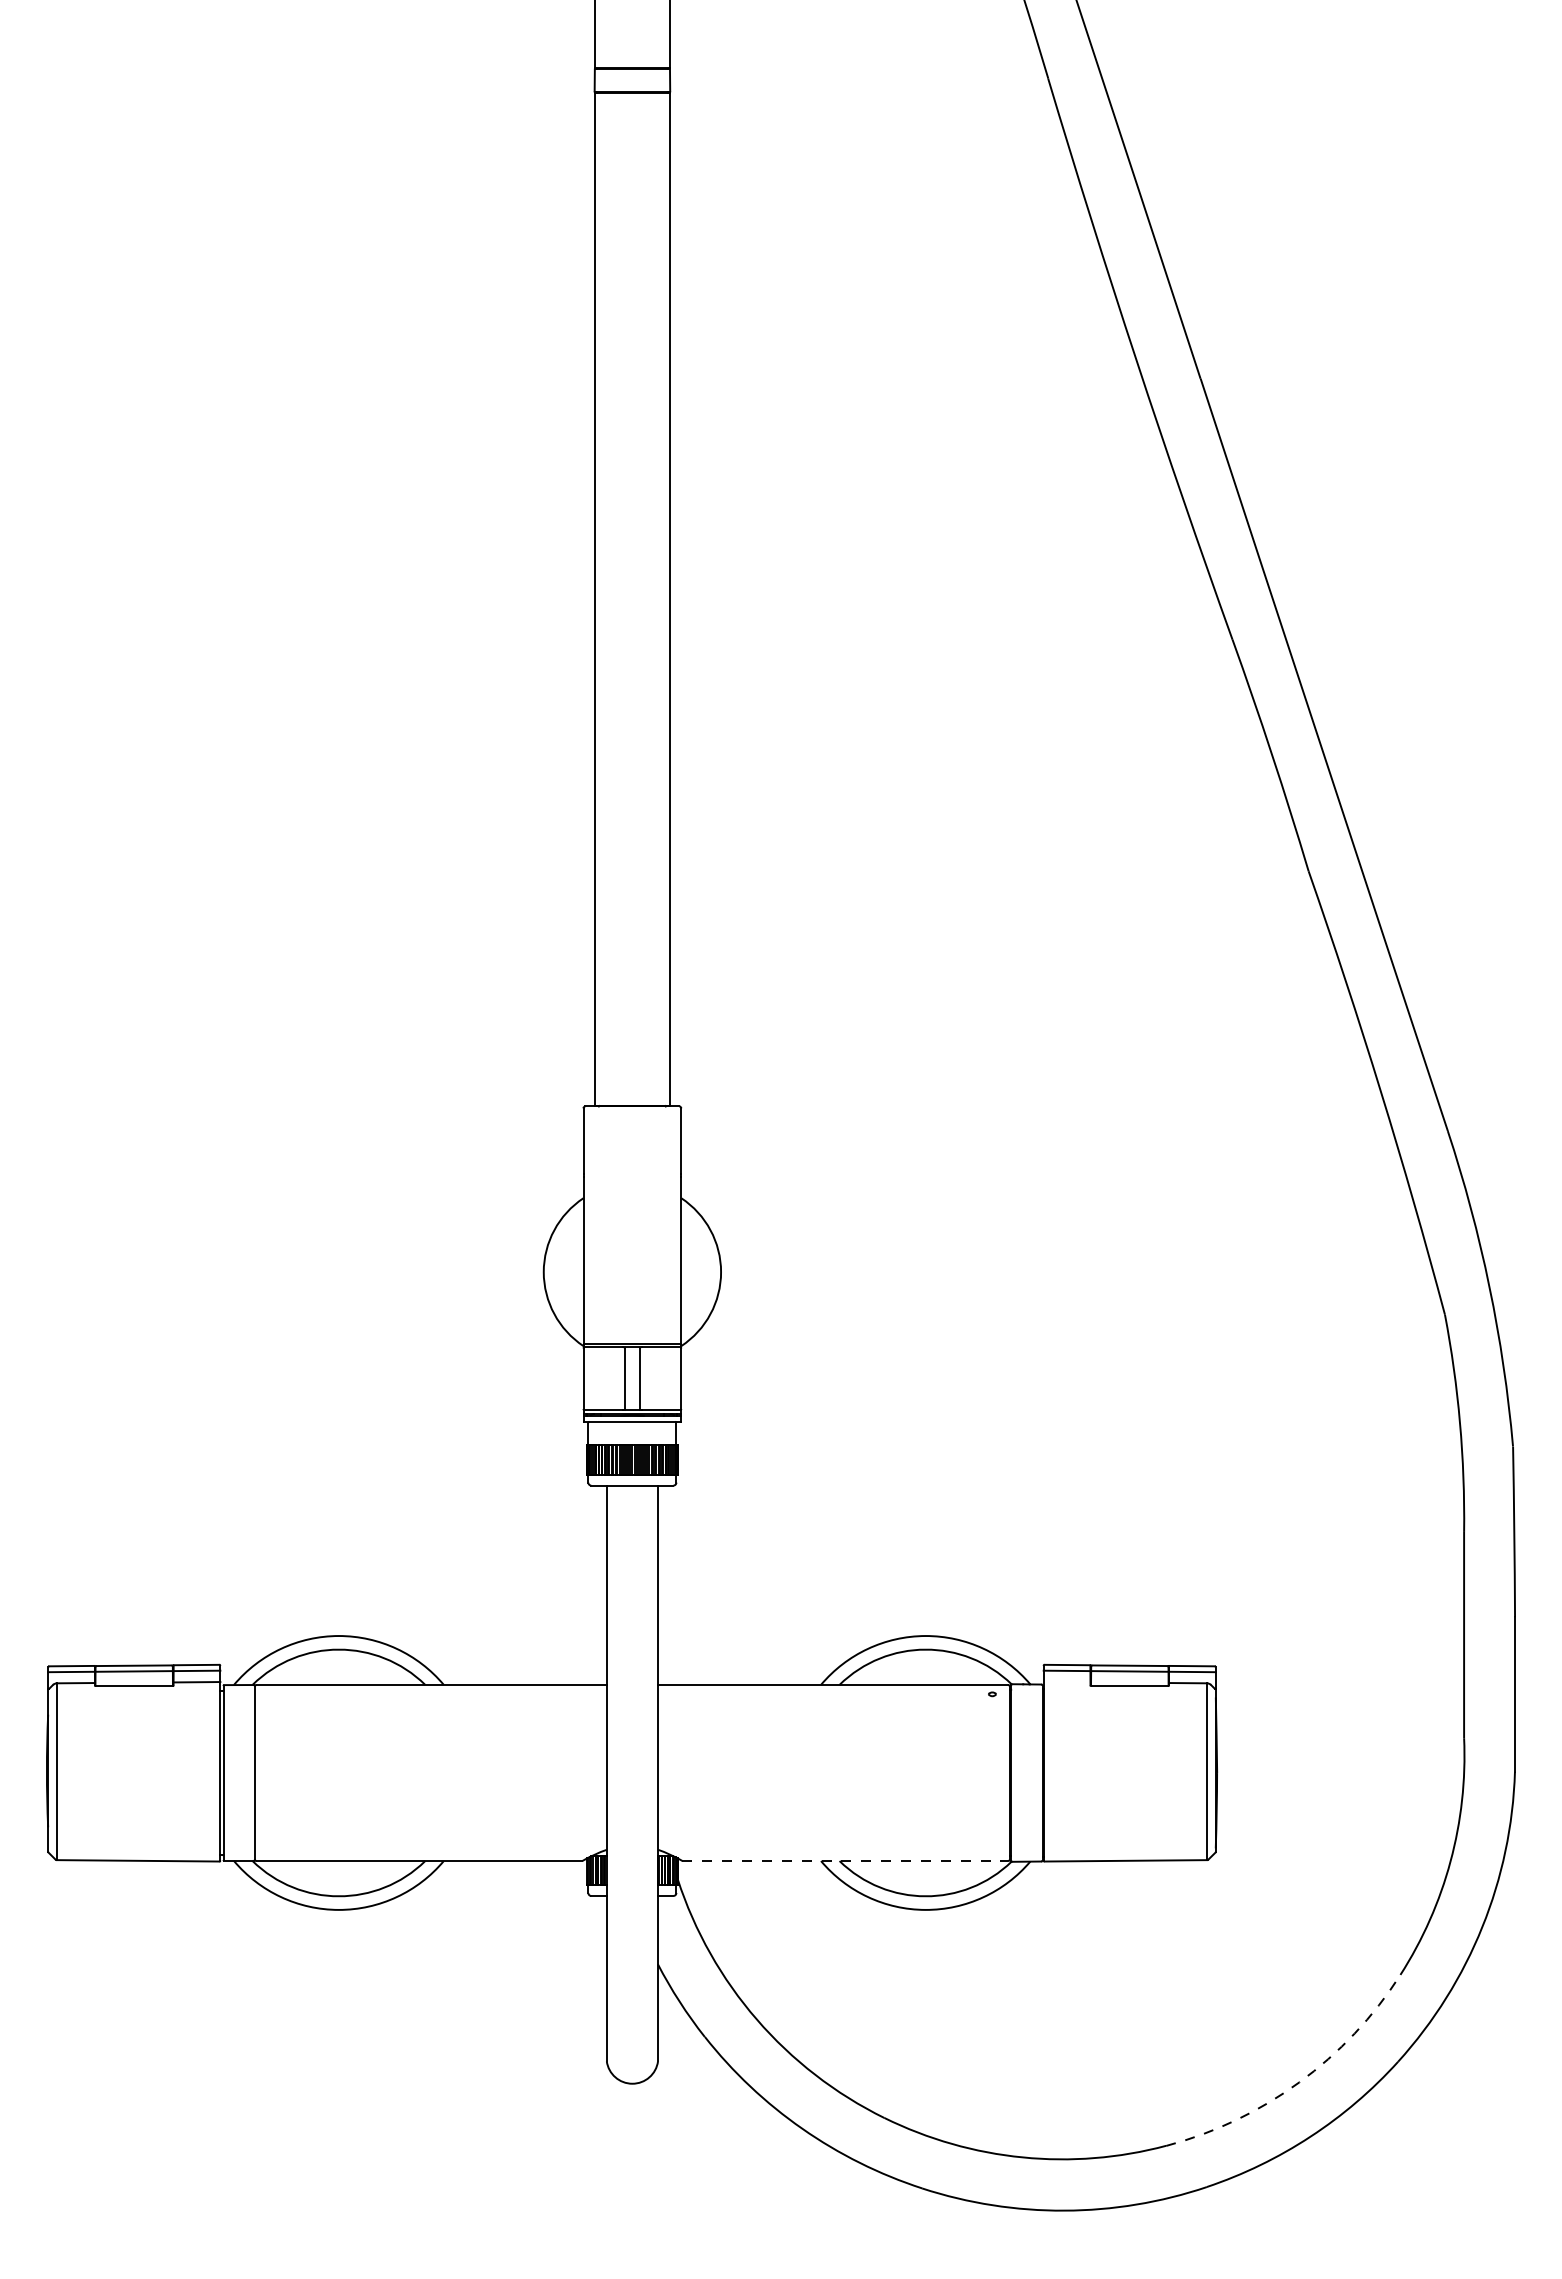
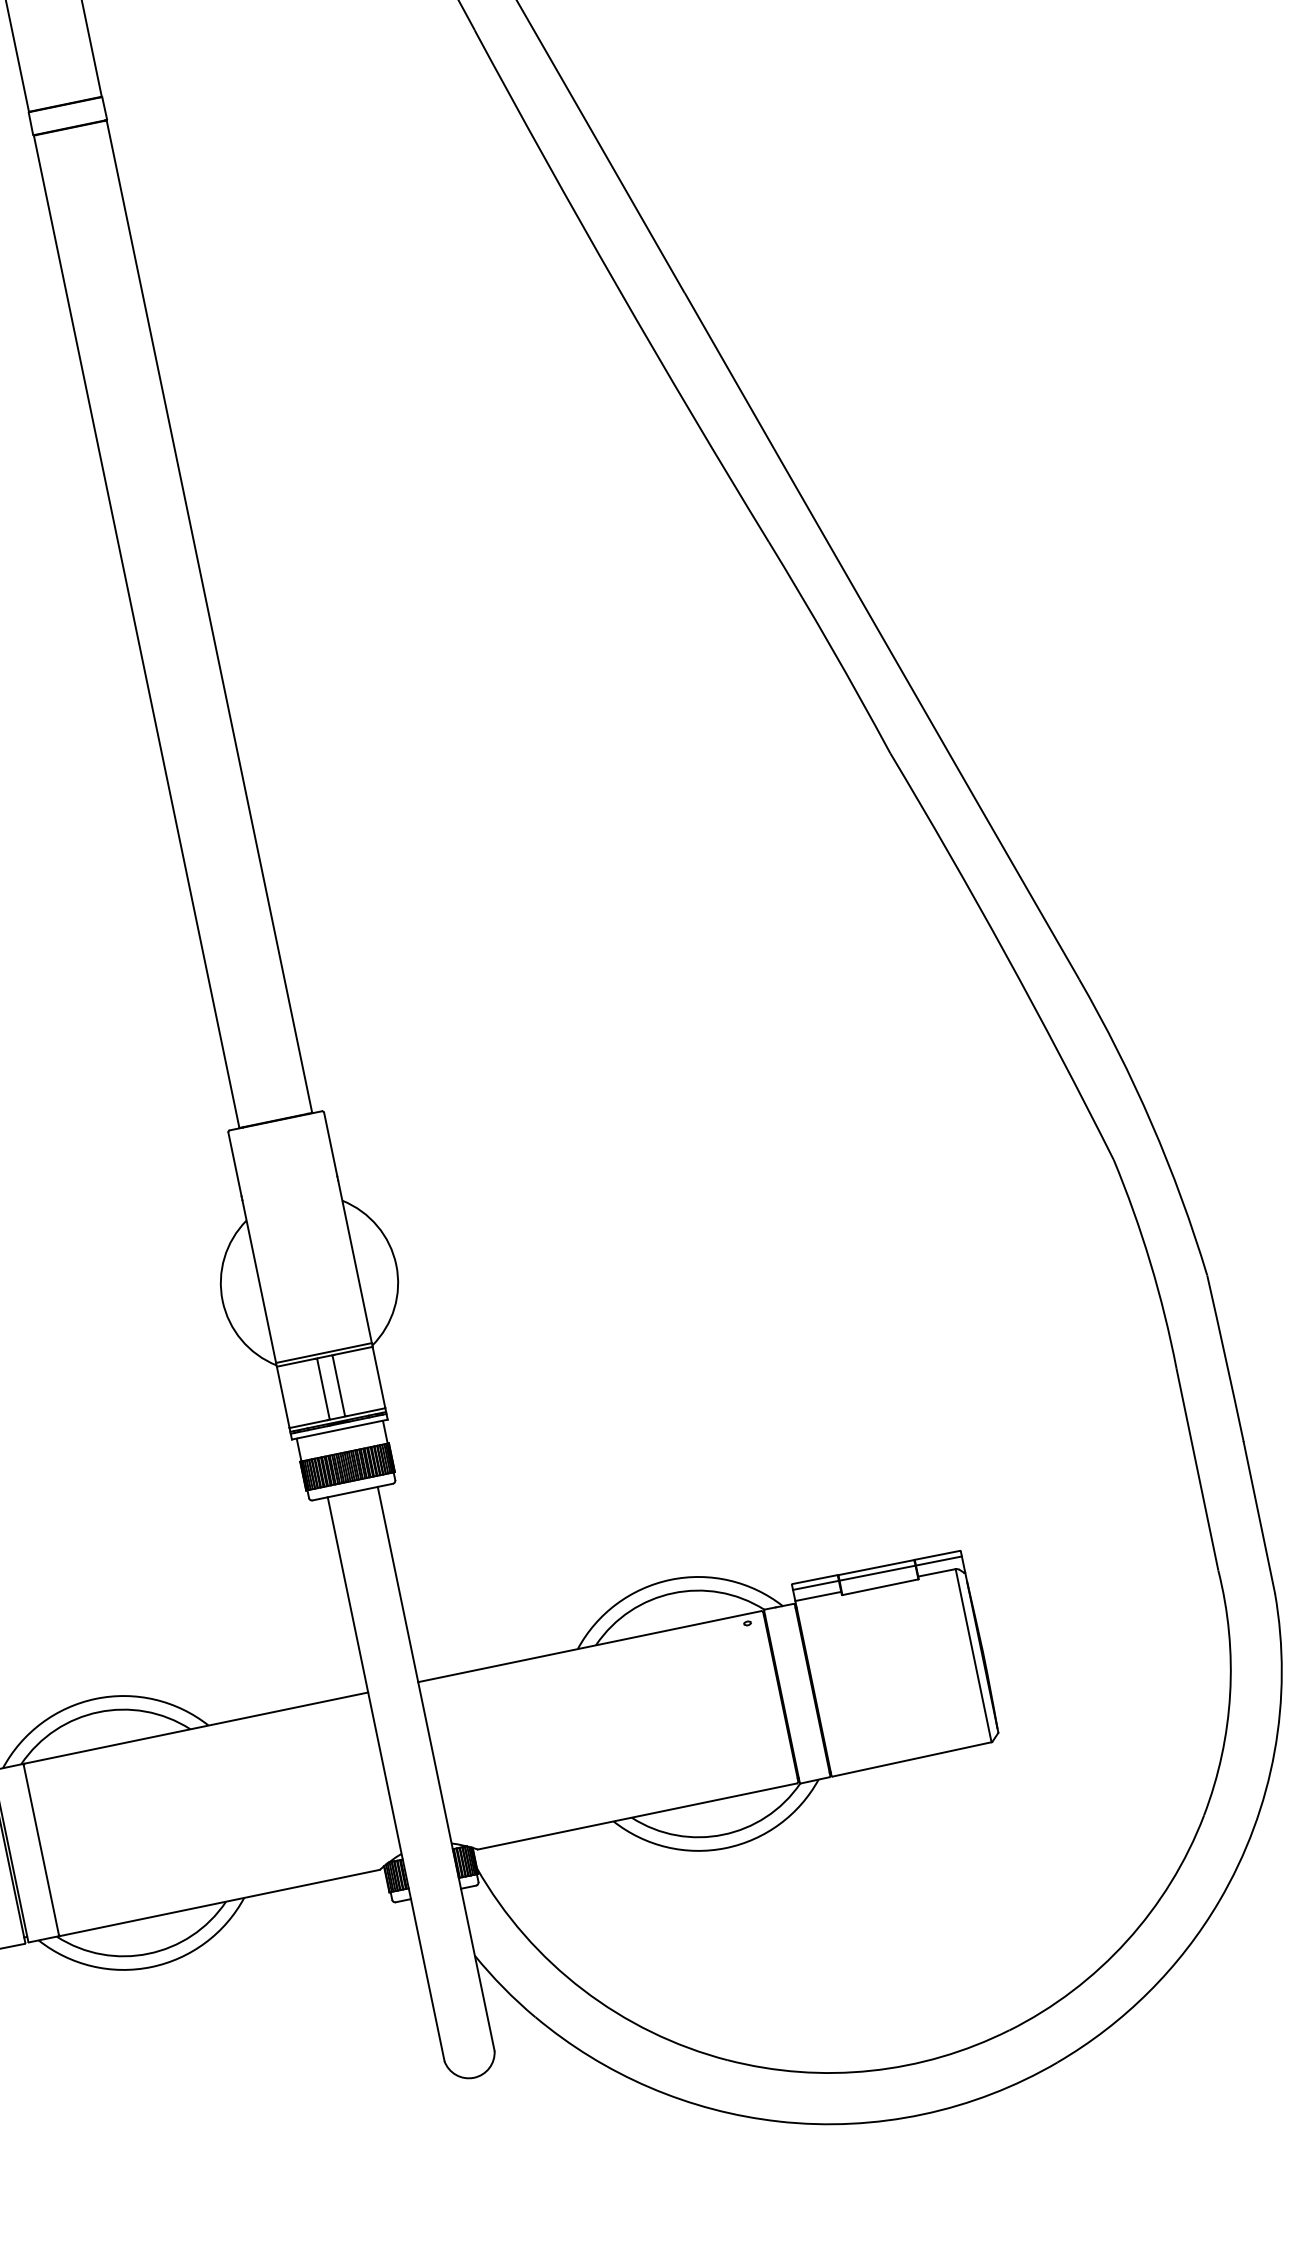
line: (1066, 1682) -> (817, 1596), added
line: (845, 1861) -> (637, 1816), dashed -> solid
arc: (1299, 2082) -> (1127, 1941), dashed -> solid

